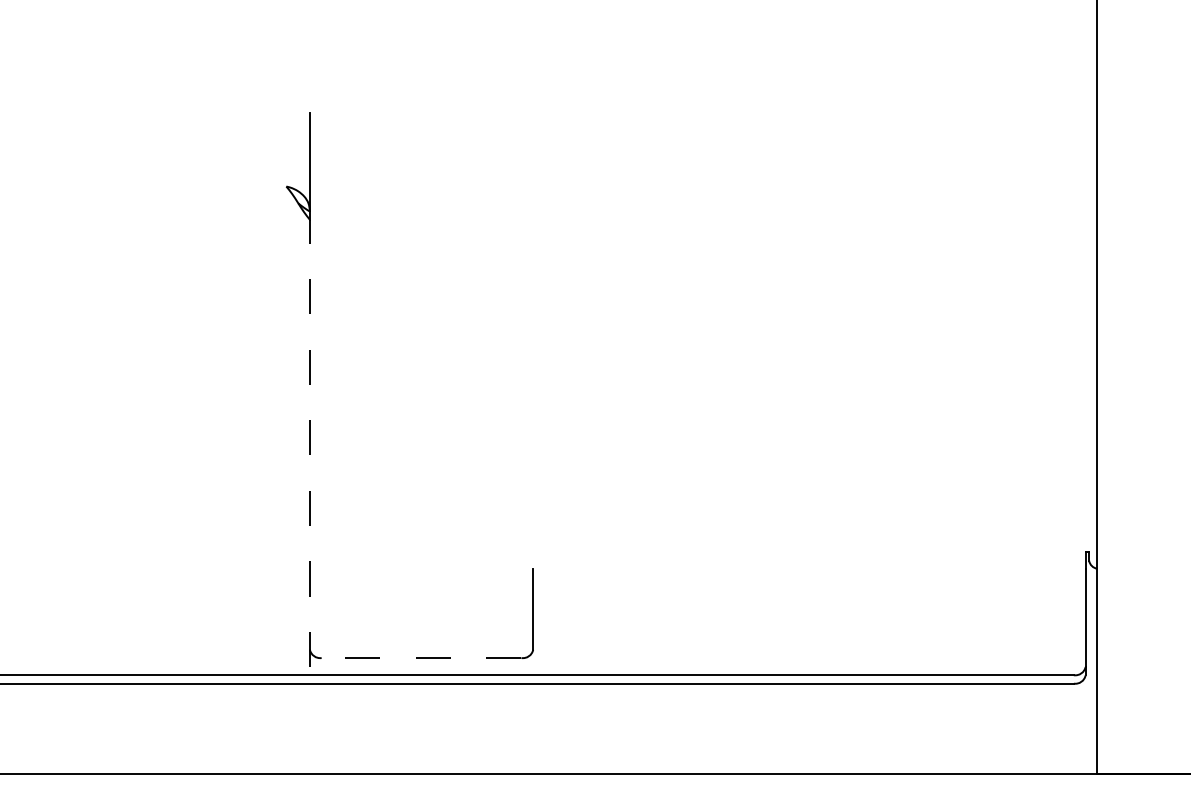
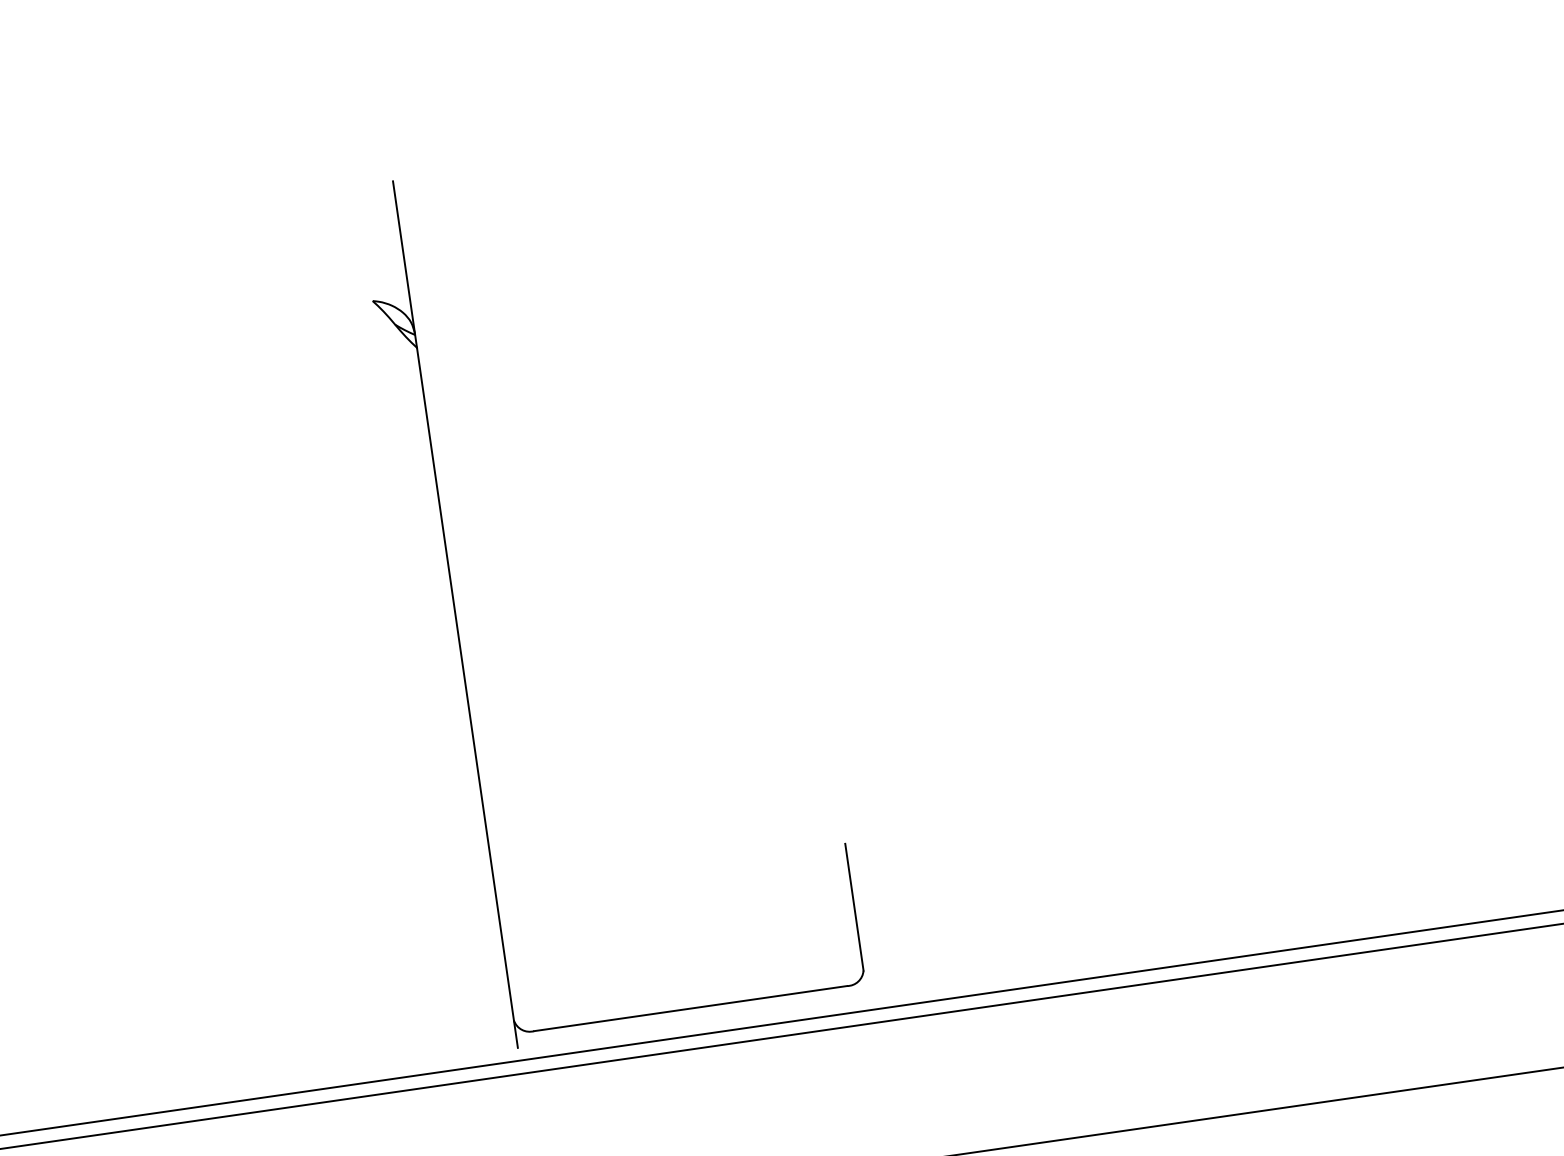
line: (309, 443) -> (466, 698), dashed -> solid
line: (421, 658) -> (690, 1009), dashed -> solid

